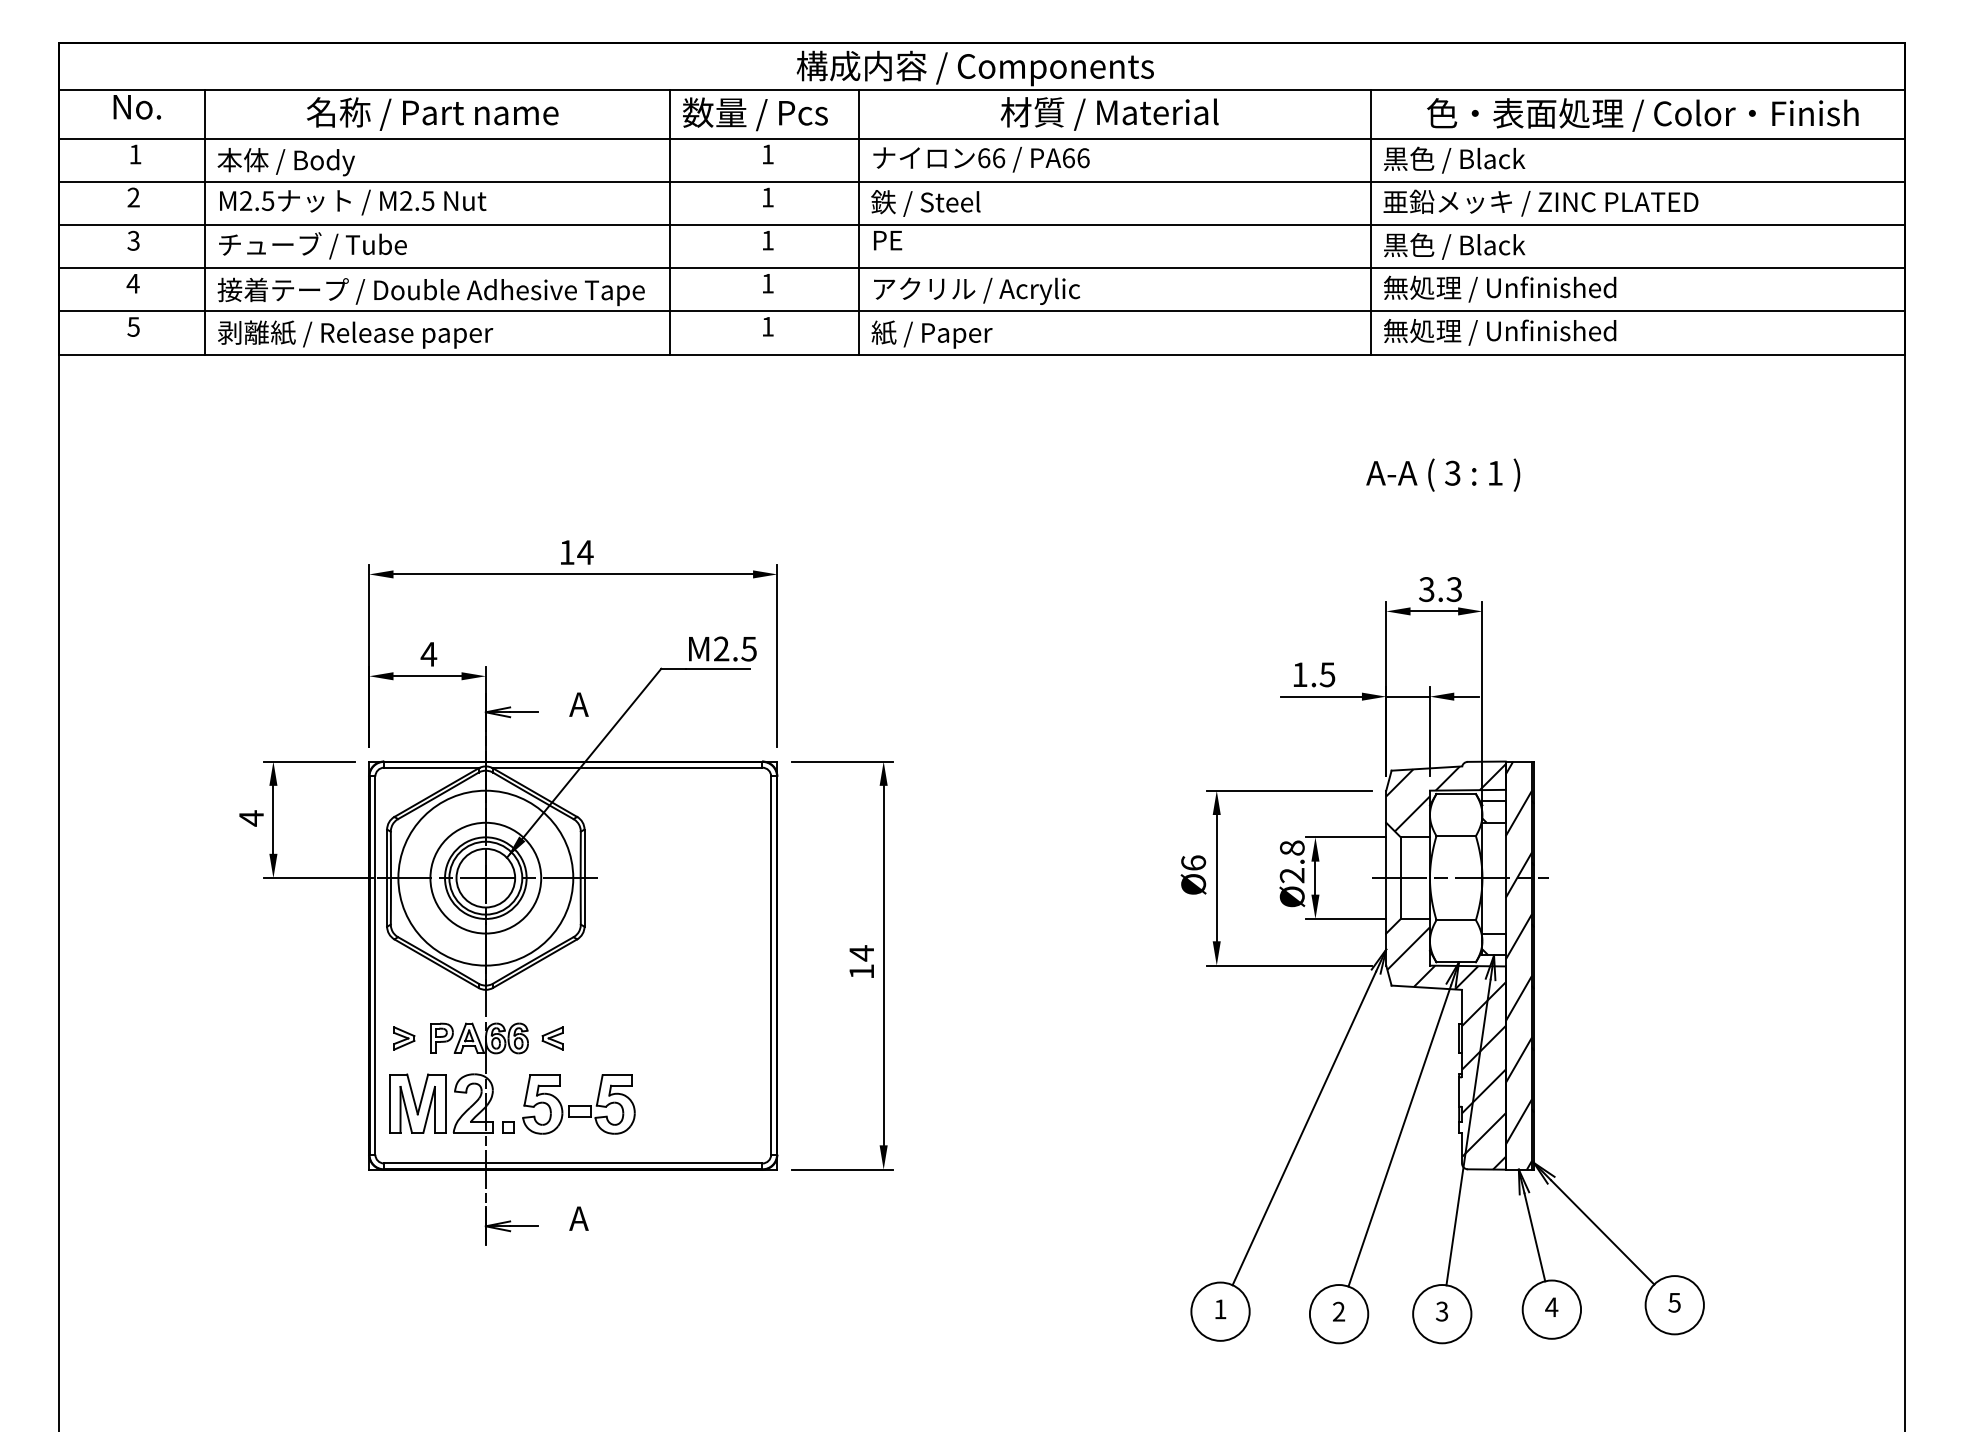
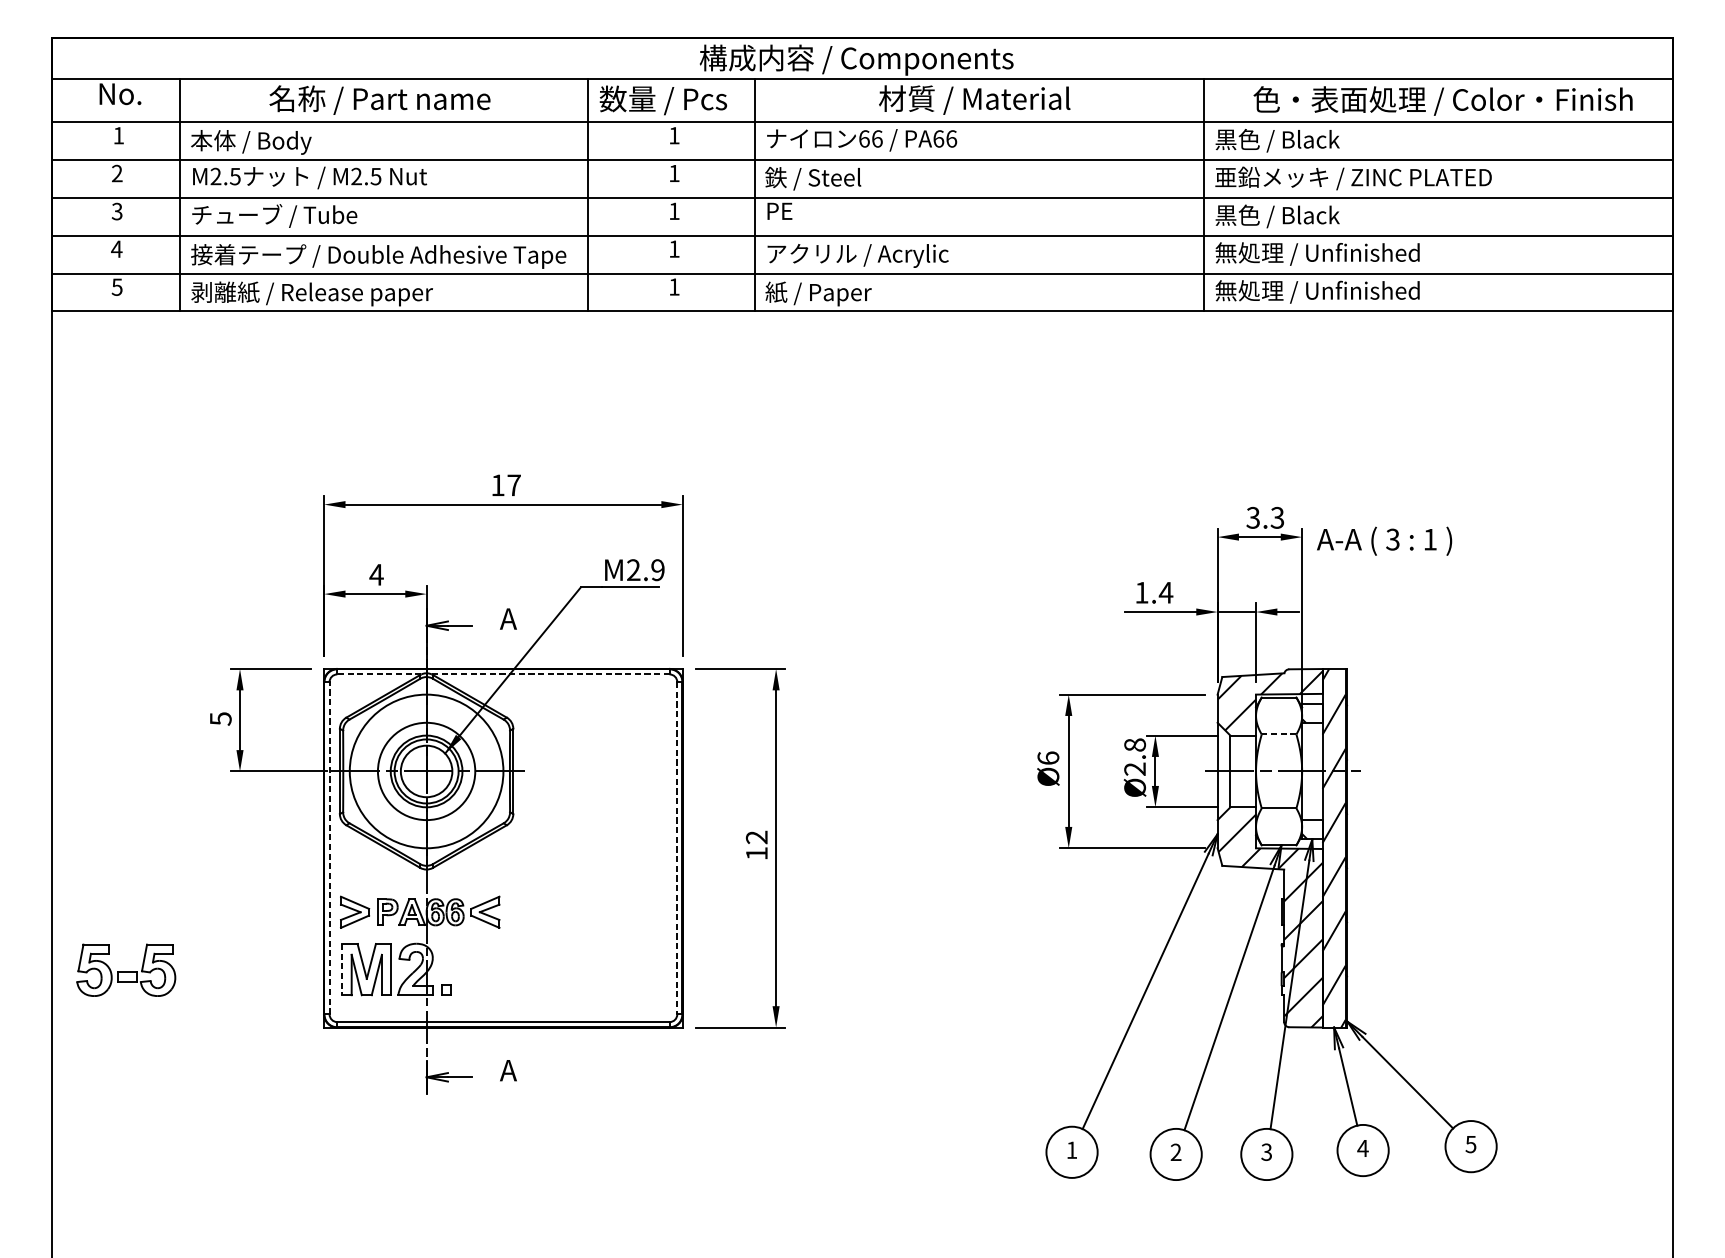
text: (1443, 474) -> (1384, 540), moved
text: (585, 552) -> (514, 485), 14 -> 17
text: (748, 648) -> (657, 569), M2.5 -> M2.9
text: (1327, 674) -> (1166, 592), 1.5 -> 1.4
line: (432, 767) -> (379, 674), solid -> dashed
line: (627, 767) -> (551, 674), solid -> dashed
text: (251, 818) -> (220, 719), 4 -> 5
line: (1456, 836) -> (1279, 734), solid -> dashed
text: (861, 953) -> (756, 837), 14 -> 12
line: (375, 965) -> (329, 848), solid -> dashed
line: (771, 966) -> (677, 849), solid -> dashed
part: (404, 1038) -> (355, 912), size x1.6
part: (552, 1038) -> (485, 912), size x1.6
line: (389, 1104) -> (341, 970), solid -> dashed
part: (578, 1104) -> (125, 970), moved

